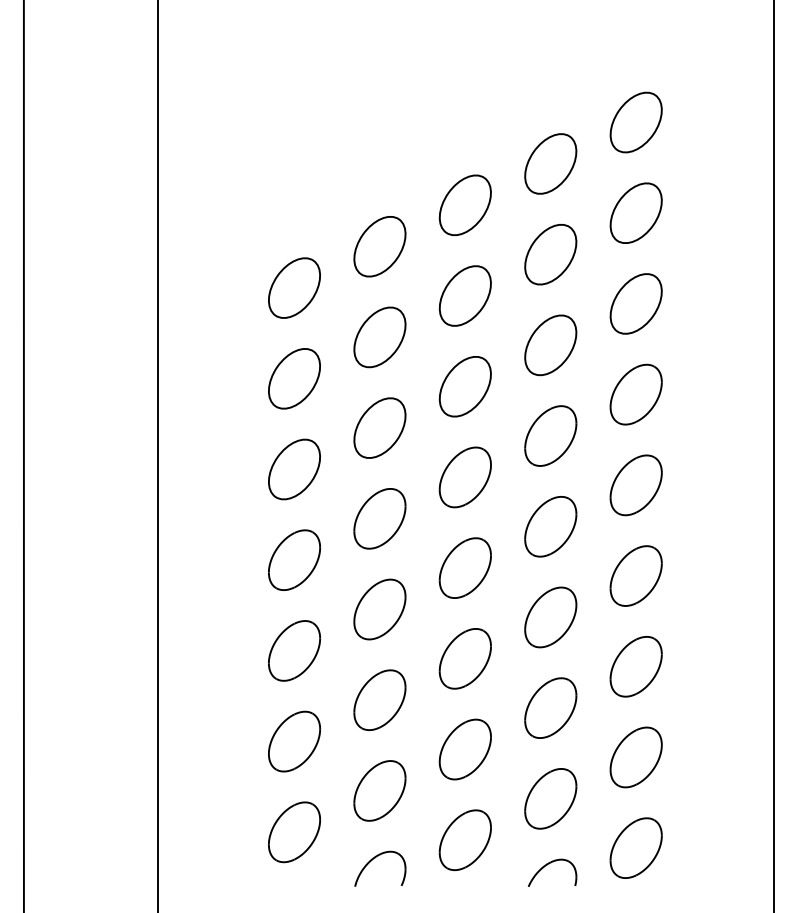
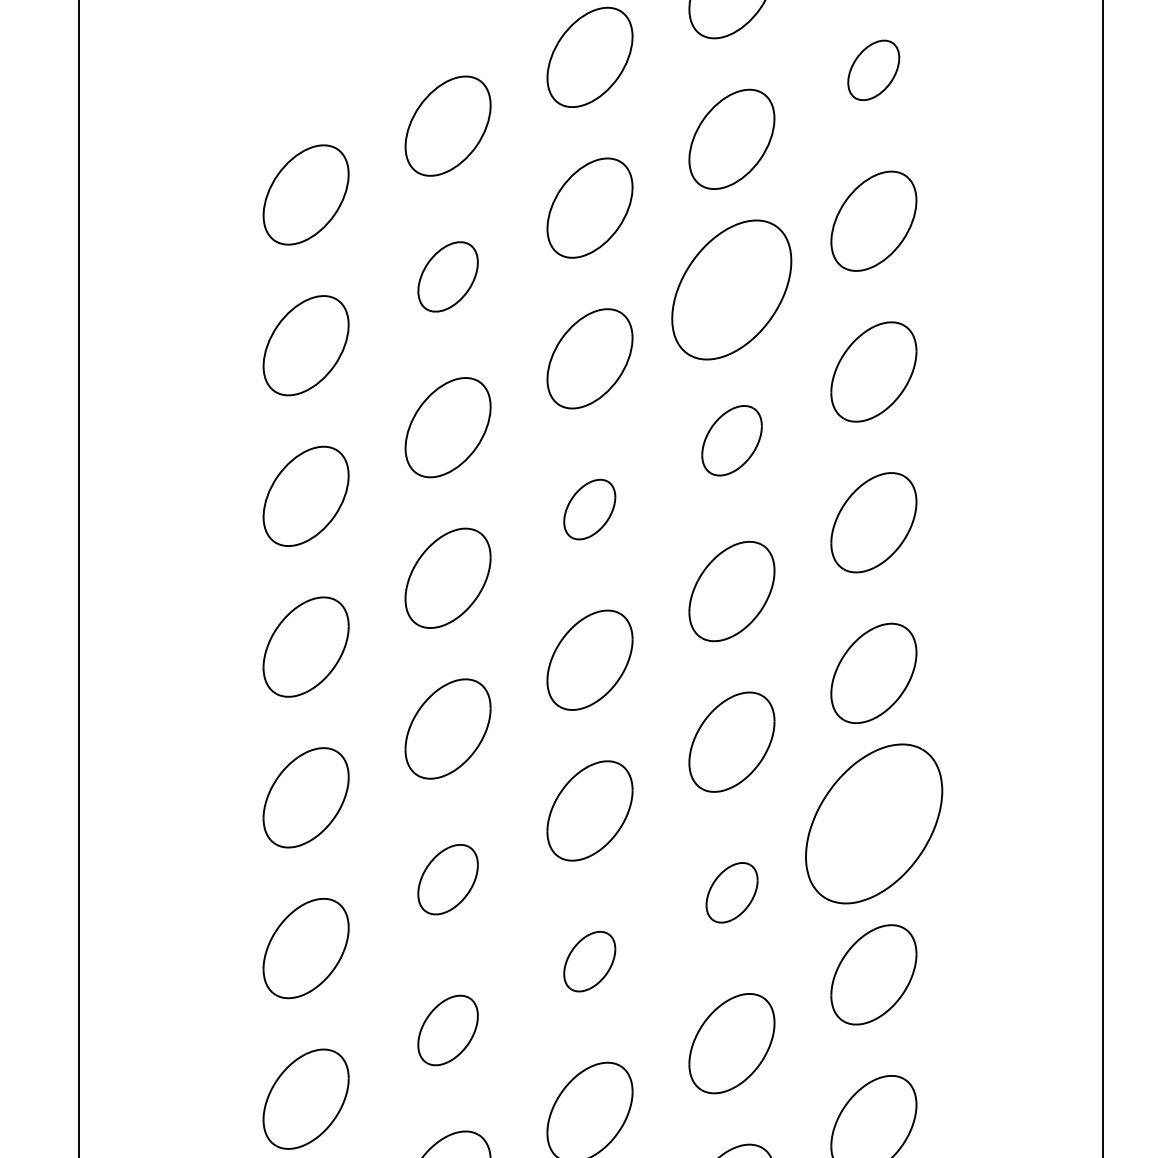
part: (635, 212) -> (872, 69), size x0.6
part: (379, 337) -> (447, 277), size x0.7
part: (550, 345) -> (731, 290), size x1.4
part: (550, 435) -> (731, 439), size x0.7
part: (464, 477) -> (588, 509), size x0.6
part: (635, 666) -> (872, 823), size x1.6
part: (379, 699) -> (447, 878), size x0.7
part: (550, 707) -> (731, 891), size x0.6
part: (464, 749) -> (588, 961), size x0.6
part: (379, 790) -> (447, 1029), size x0.7

